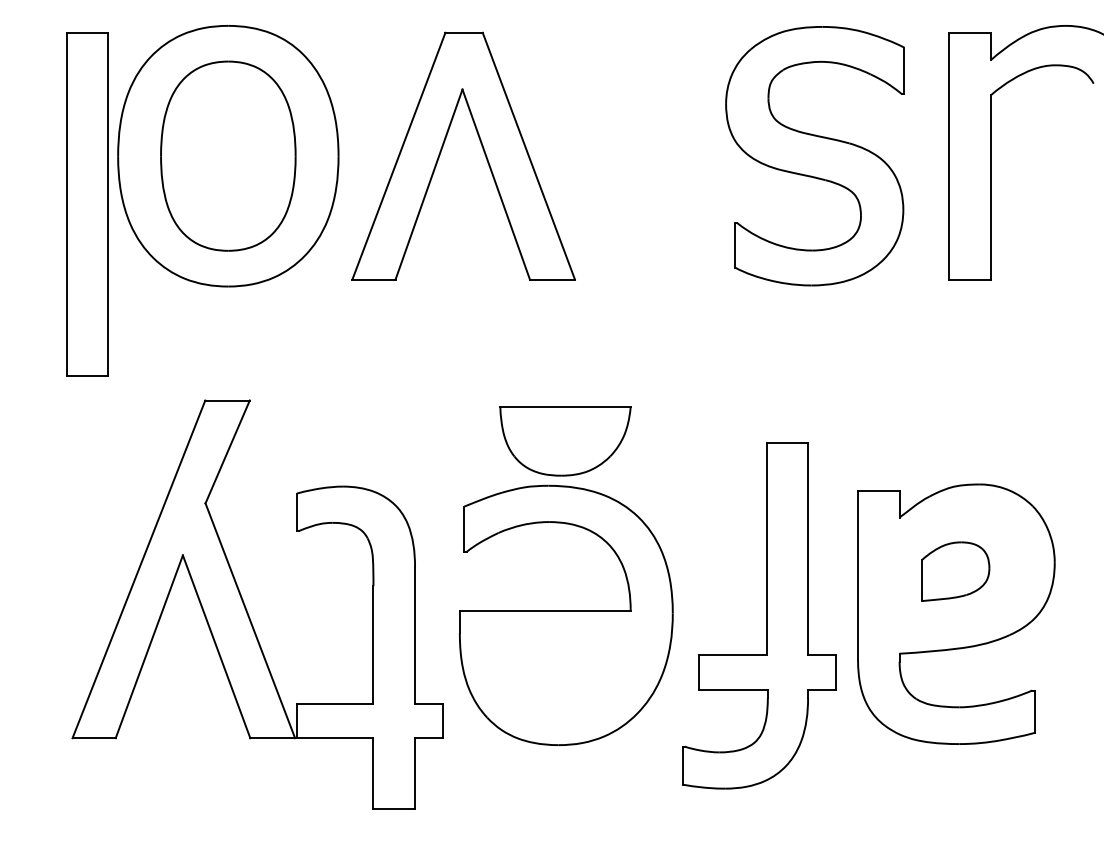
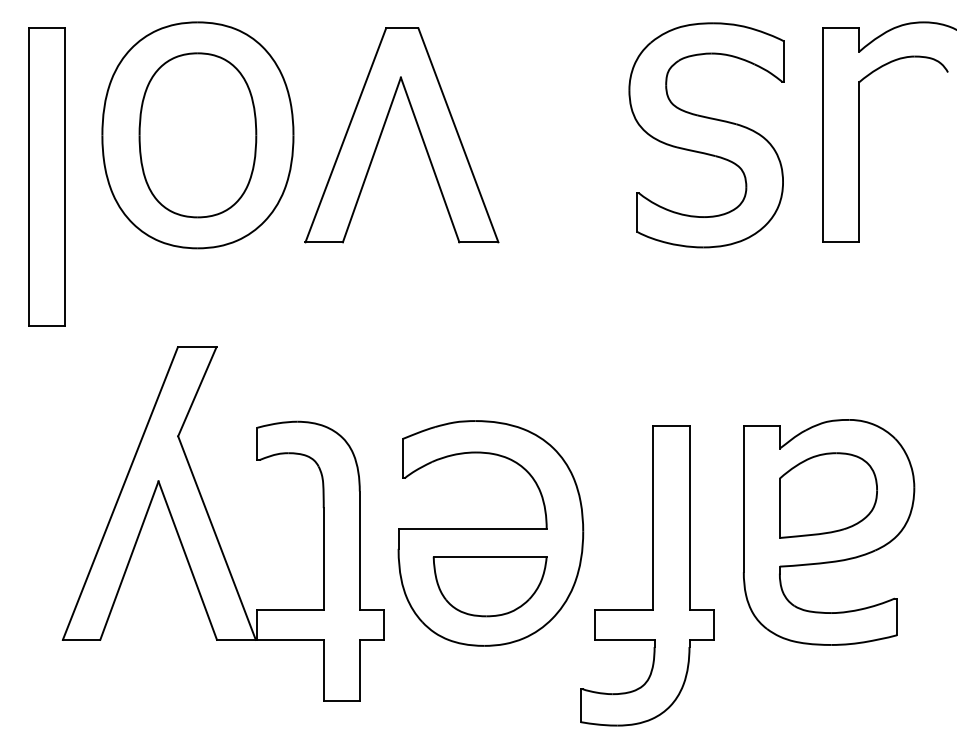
part: (87, 203) -> (46, 176), moved
part: (564, 441) -> (489, 586), moved
part: (955, 571) -> (828, 495), size x1.67
part: (759, 615) -> (647, 575), moved

